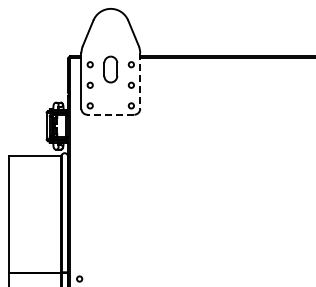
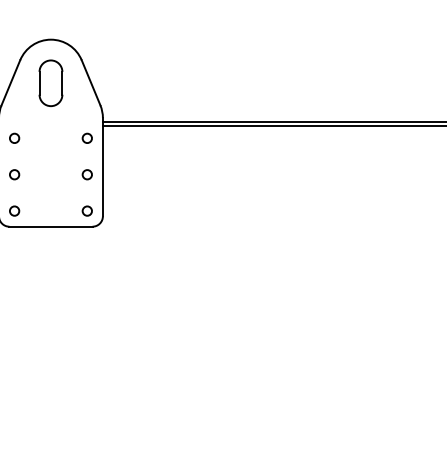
part: (110, 69) -> (50, 83), moved
line: (140, 81) -> (103, 167), dashed -> solid
line: (110, 114) -> (50, 226), dashed -> solid

